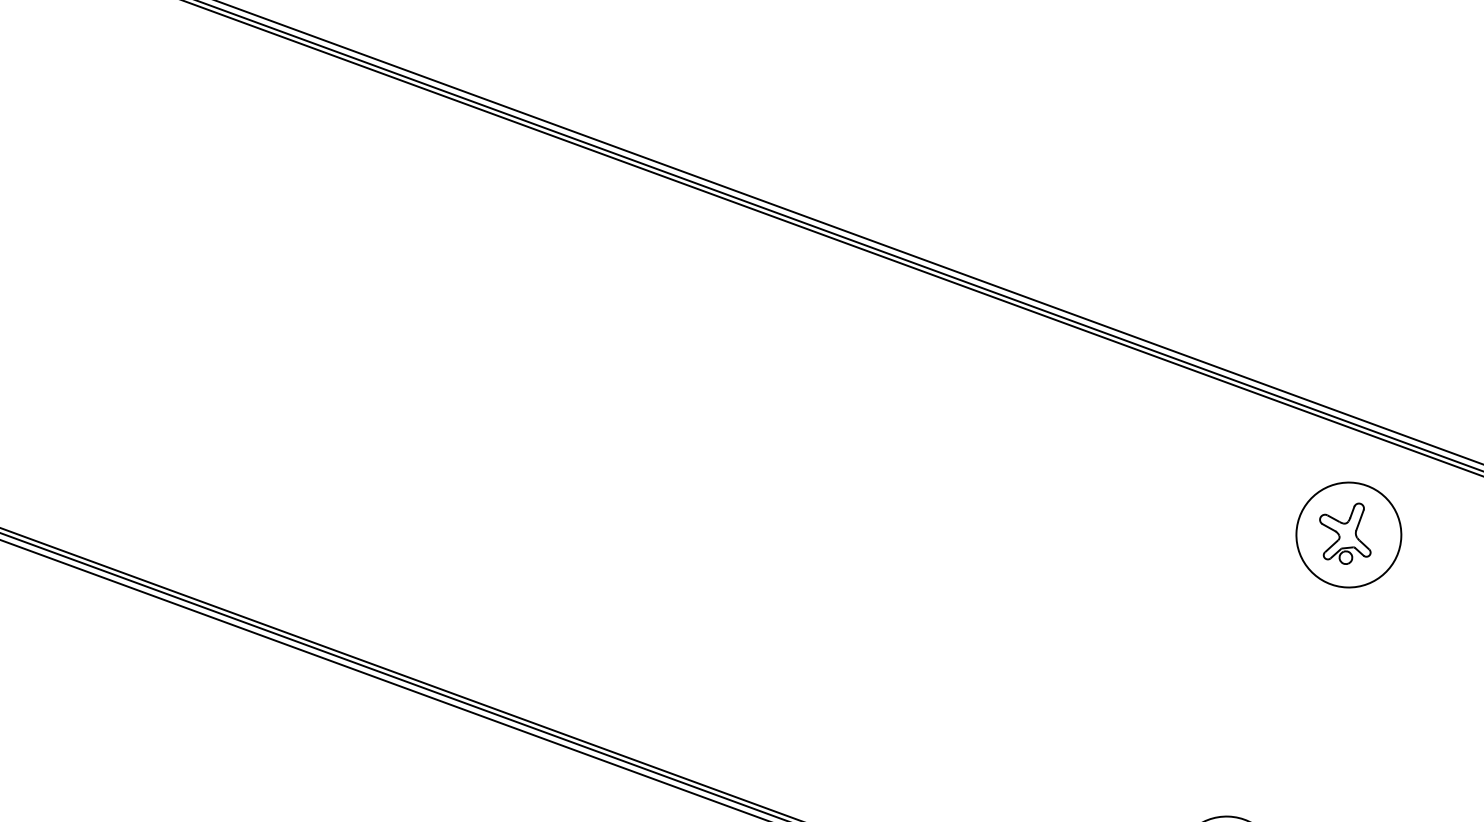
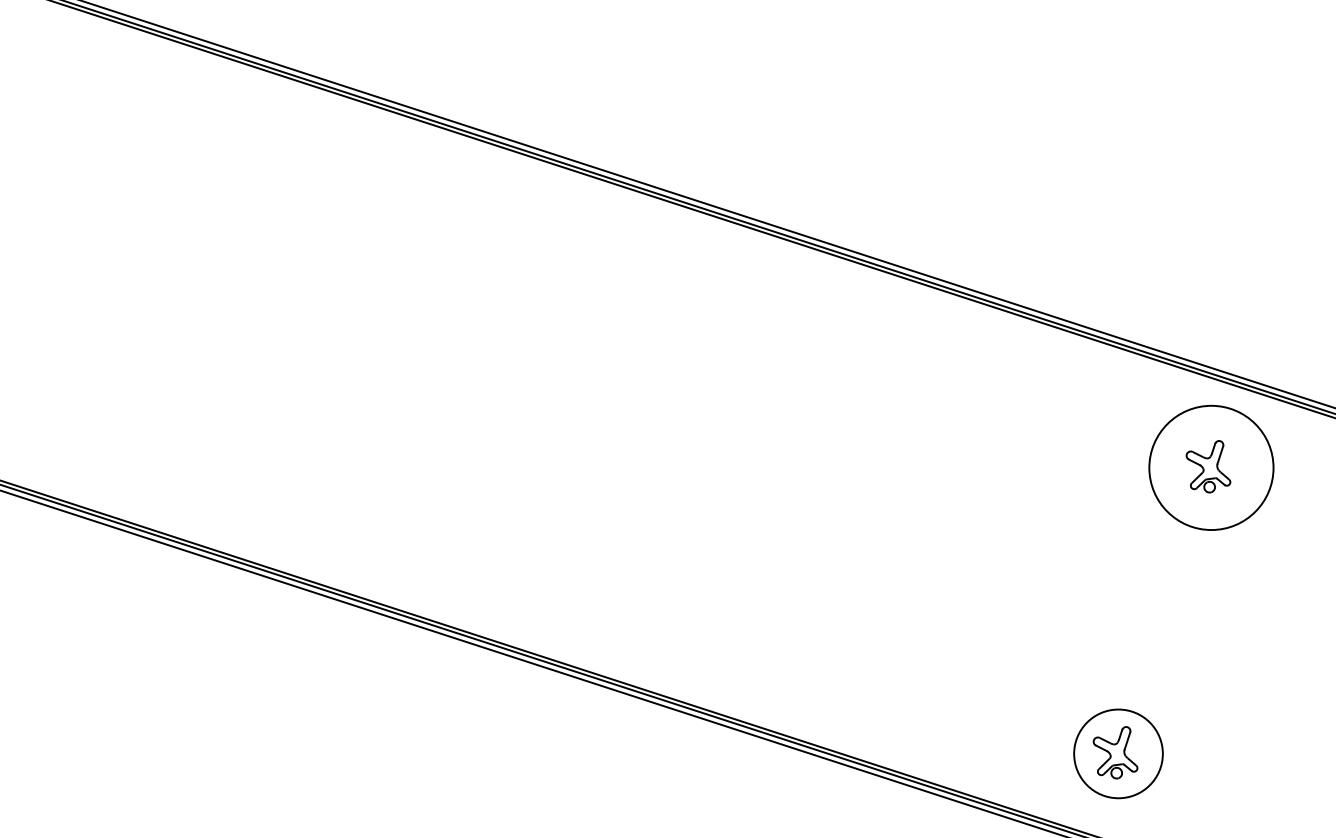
circle: (1348, 534) -> (1211, 467), size x1.4

